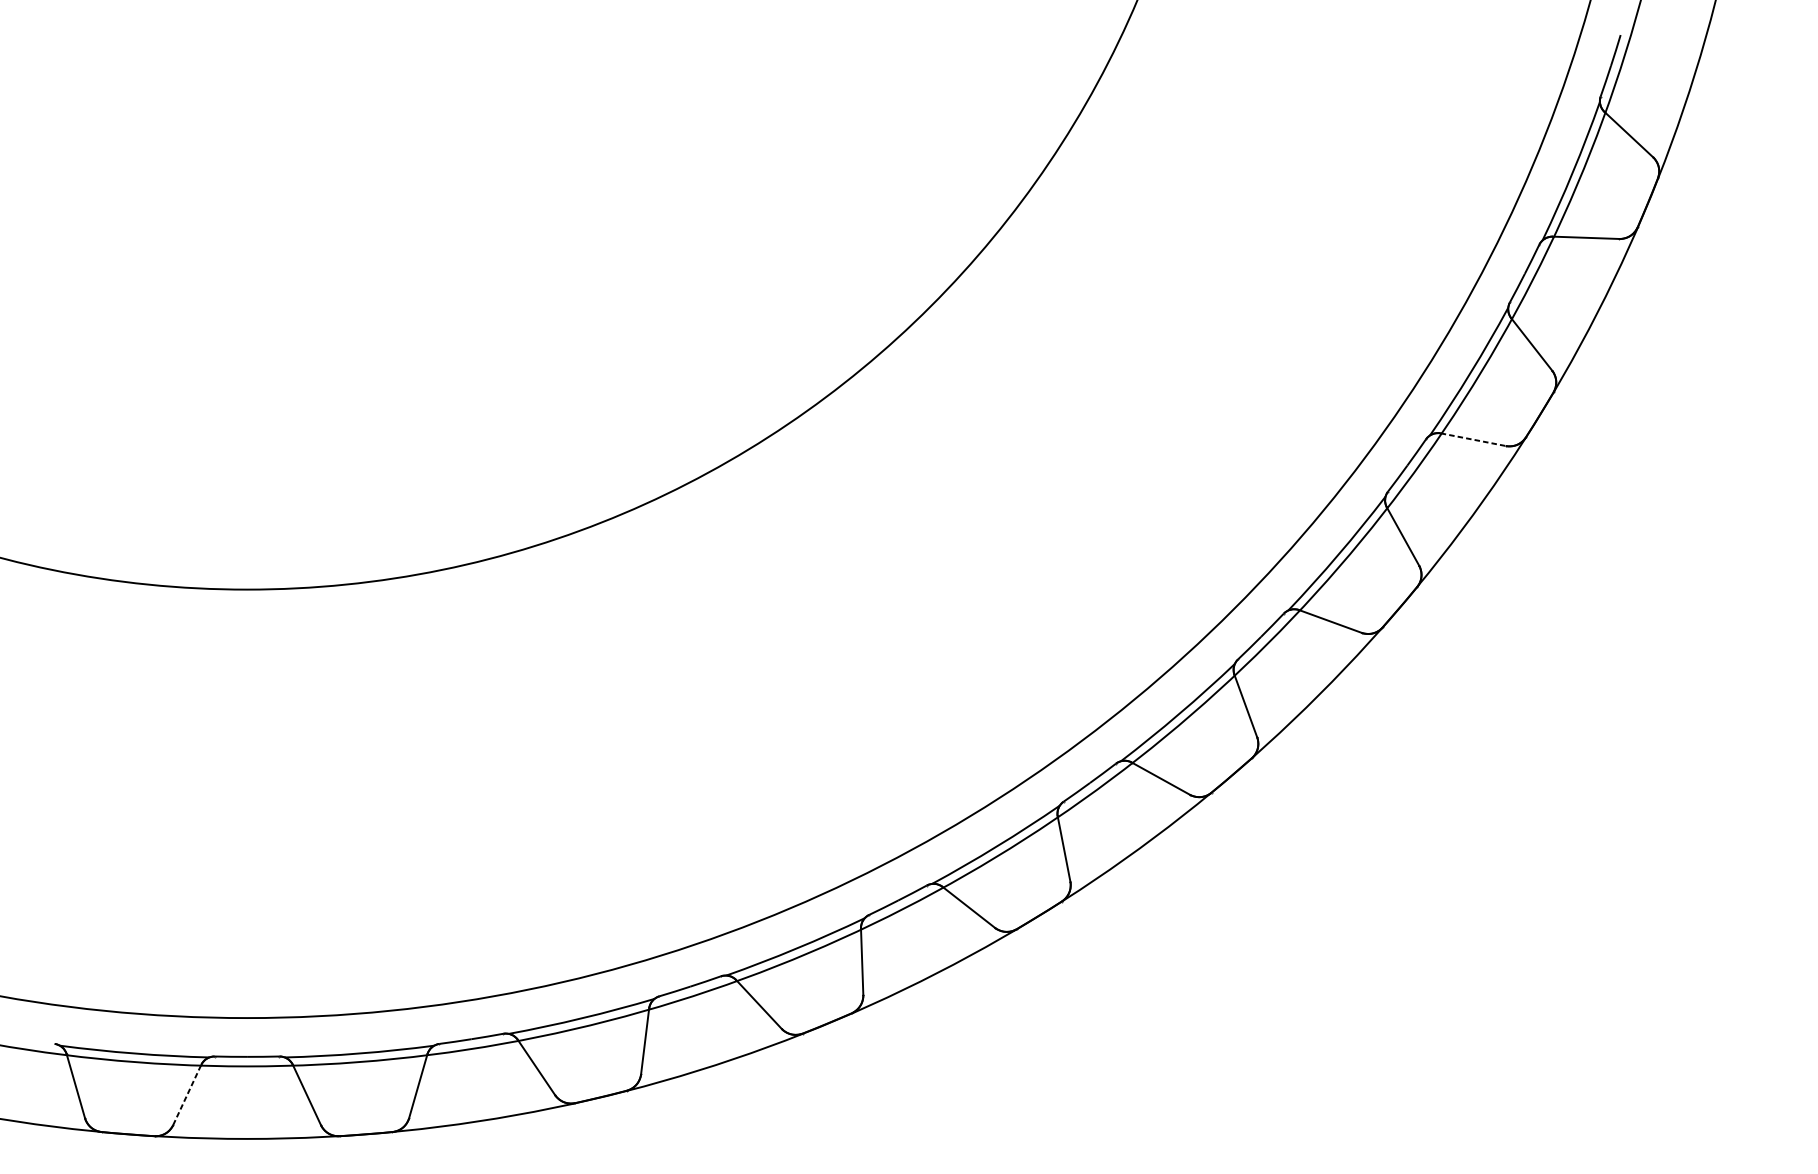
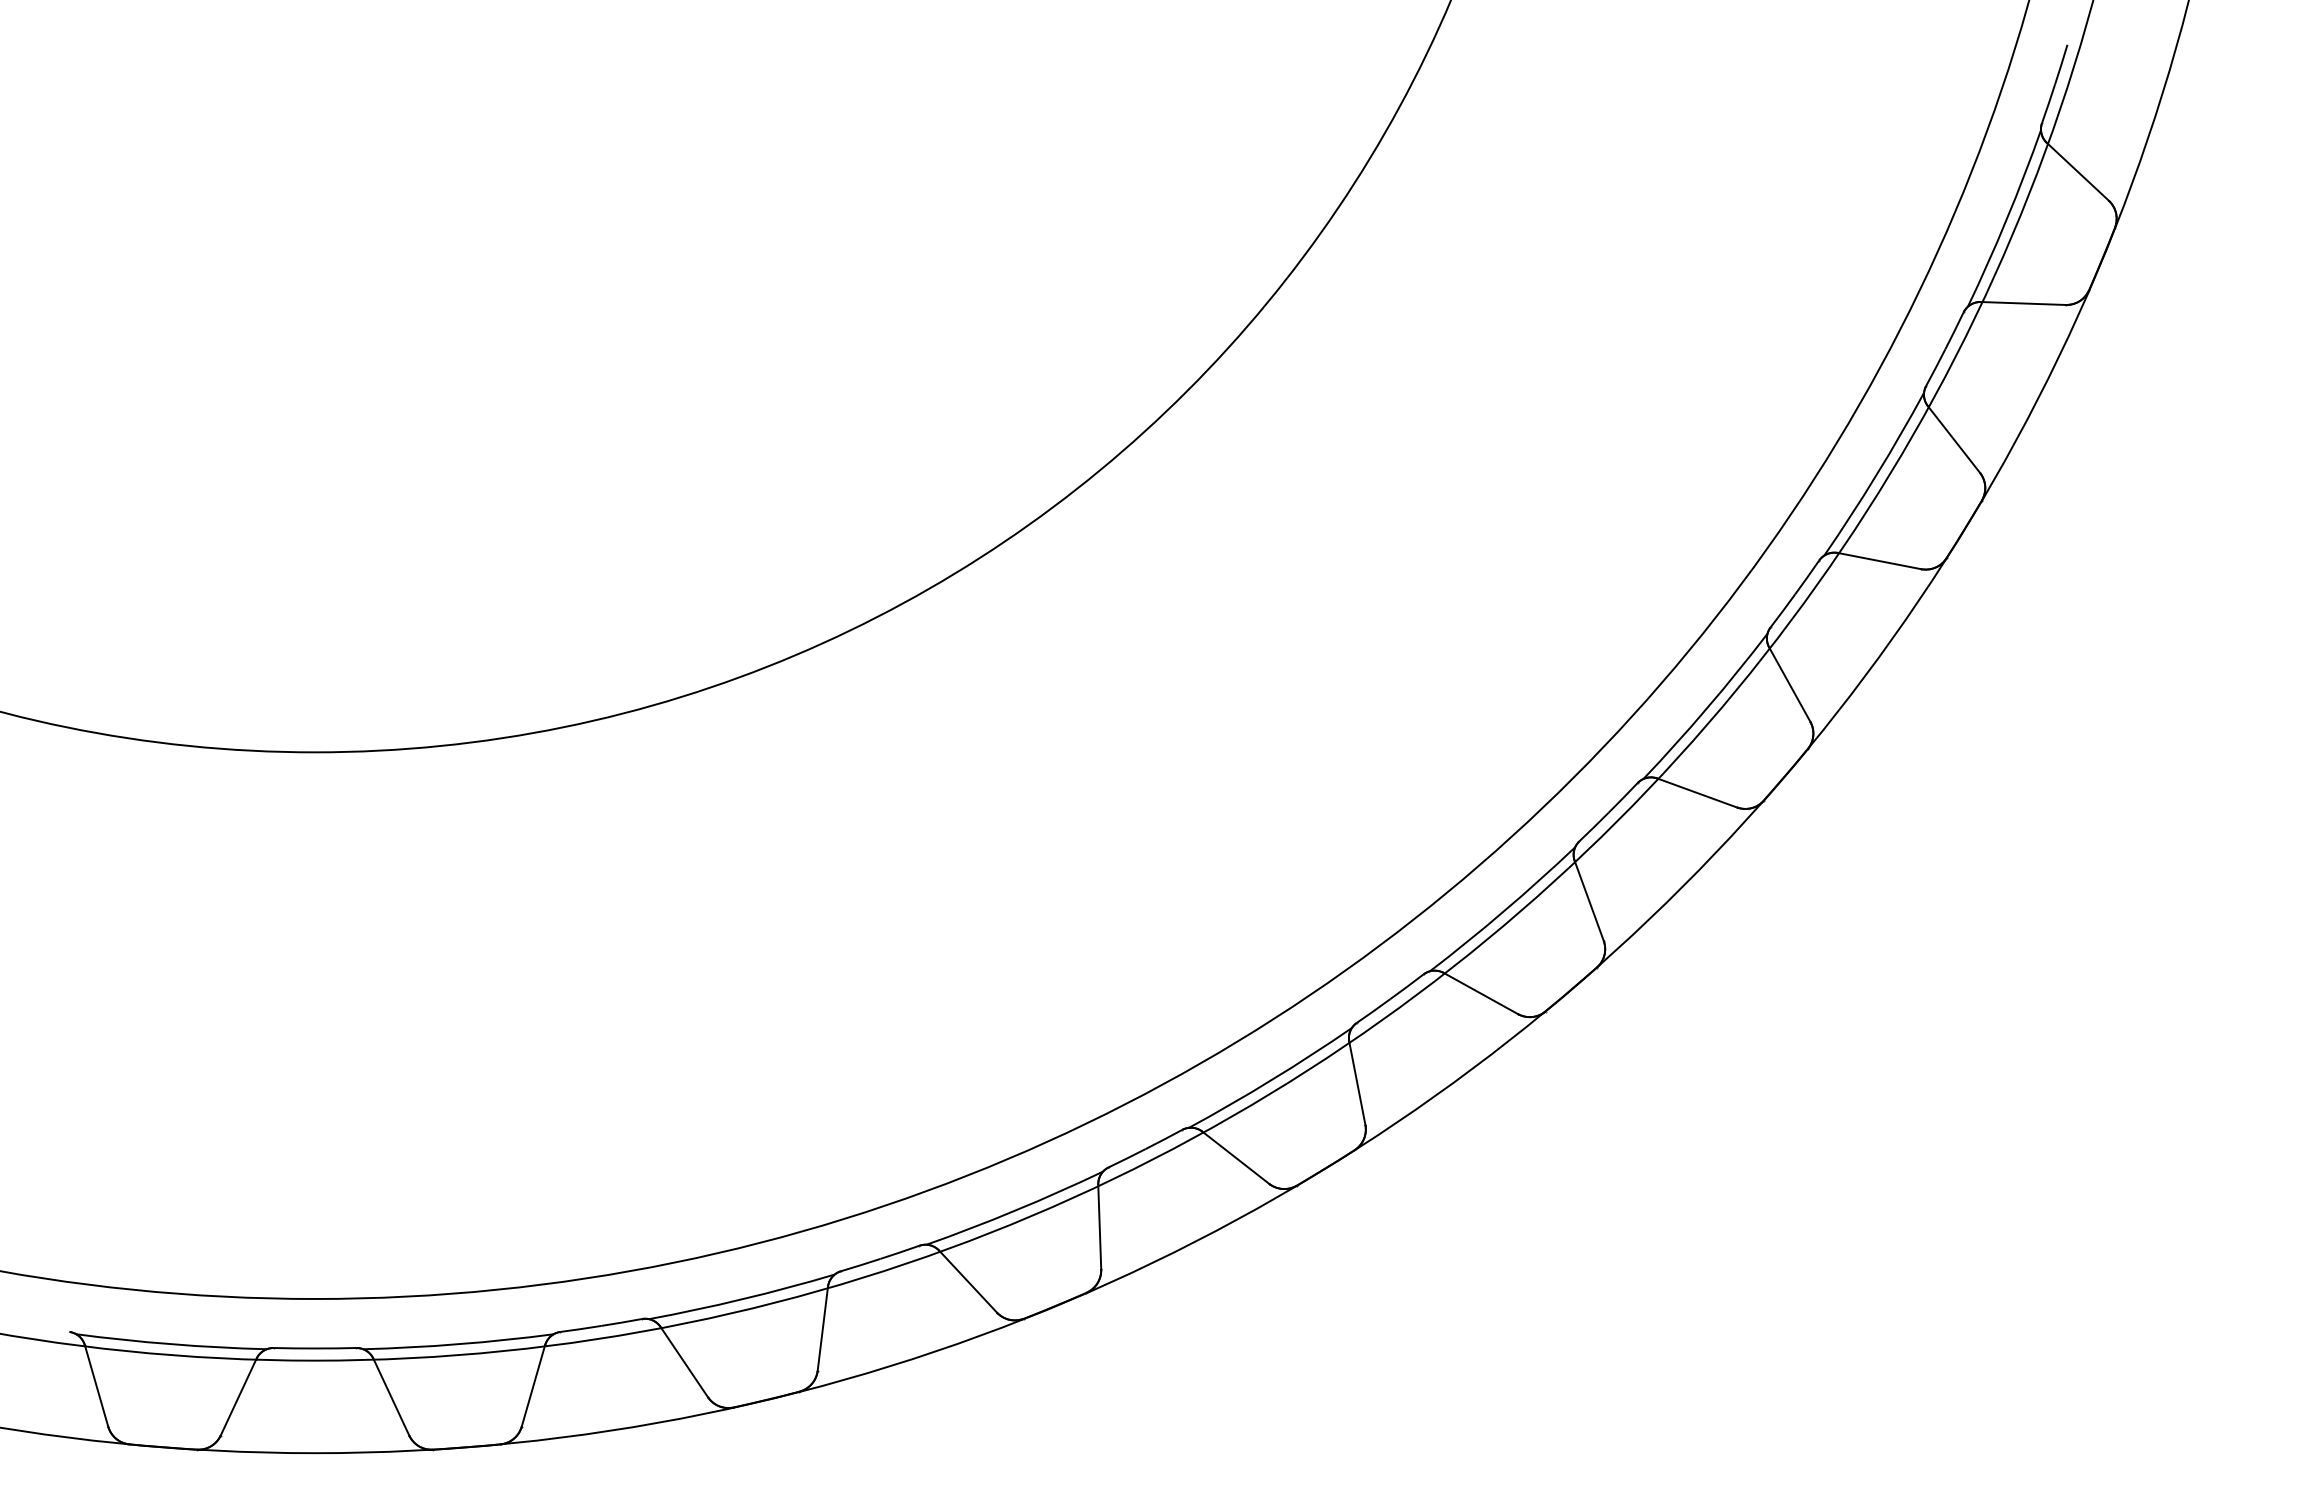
line: (1473, 440) -> (1879, 561), dashed -> solid
line: (187, 1094) -> (238, 1396), dashed -> solid

